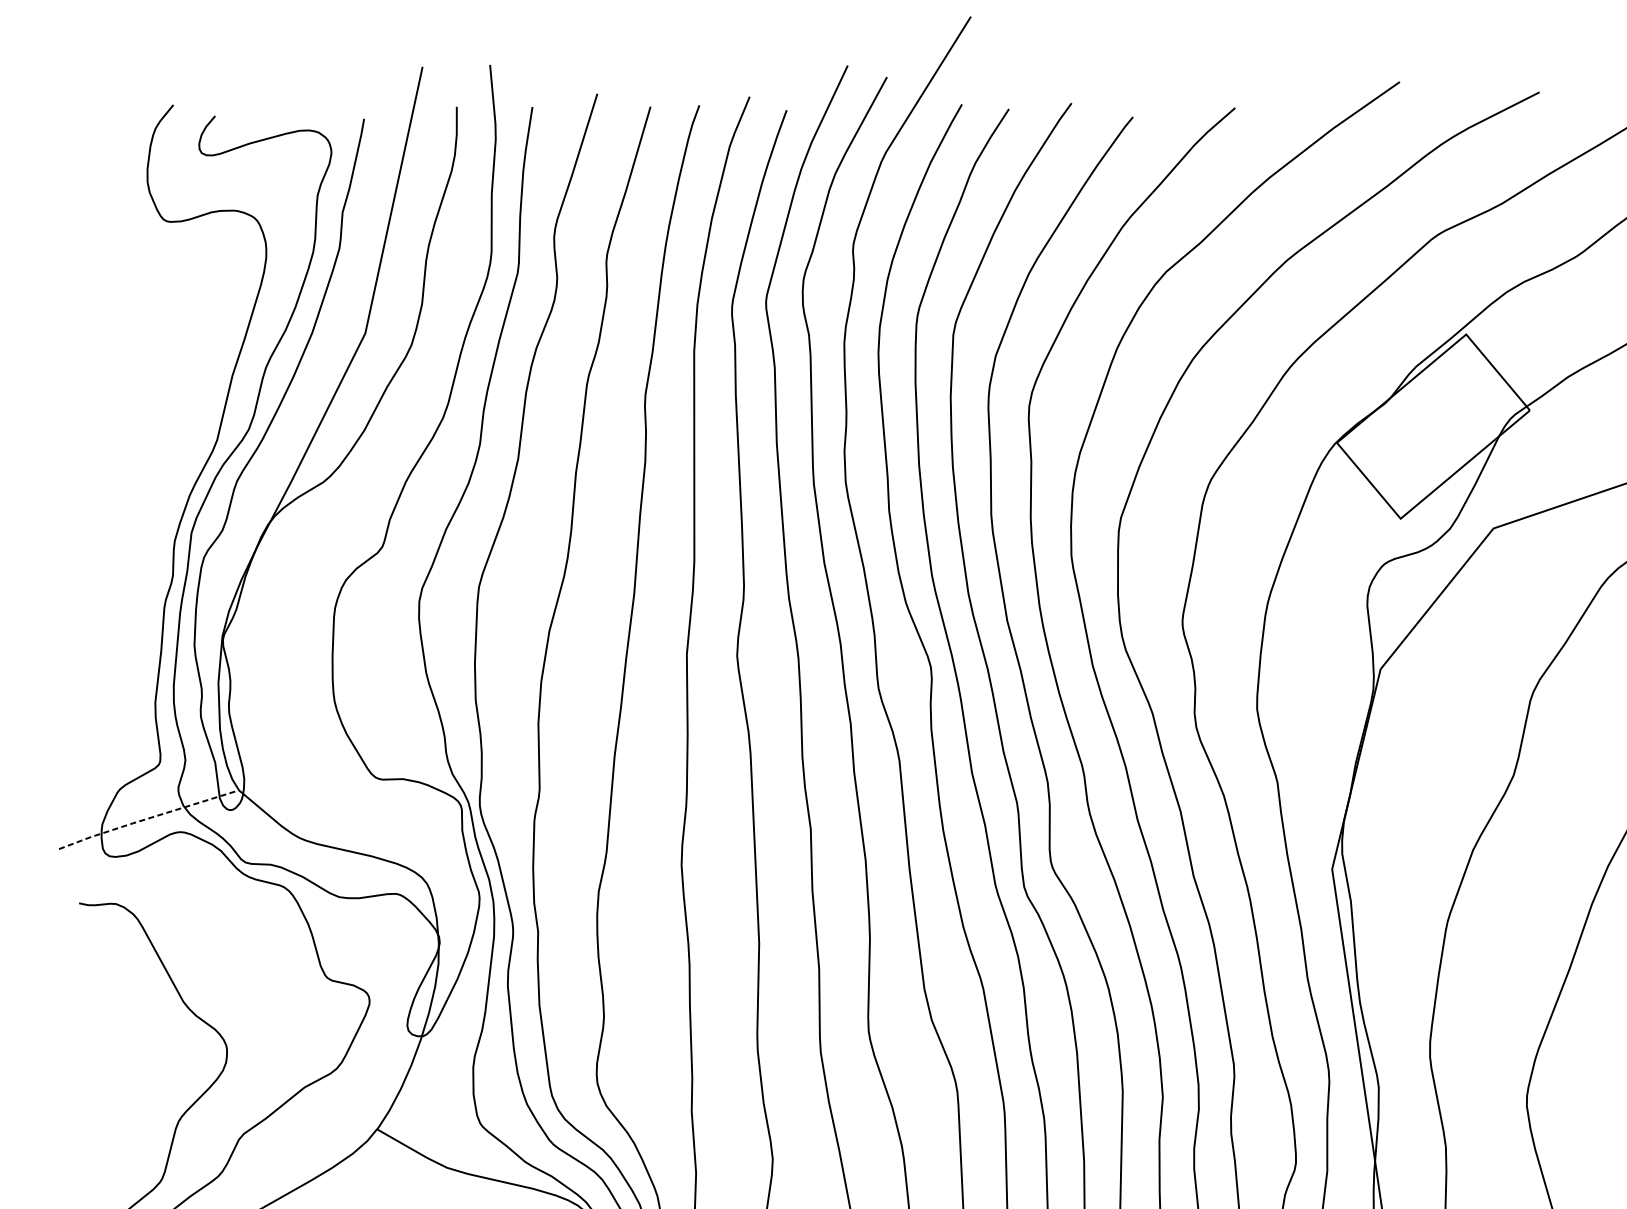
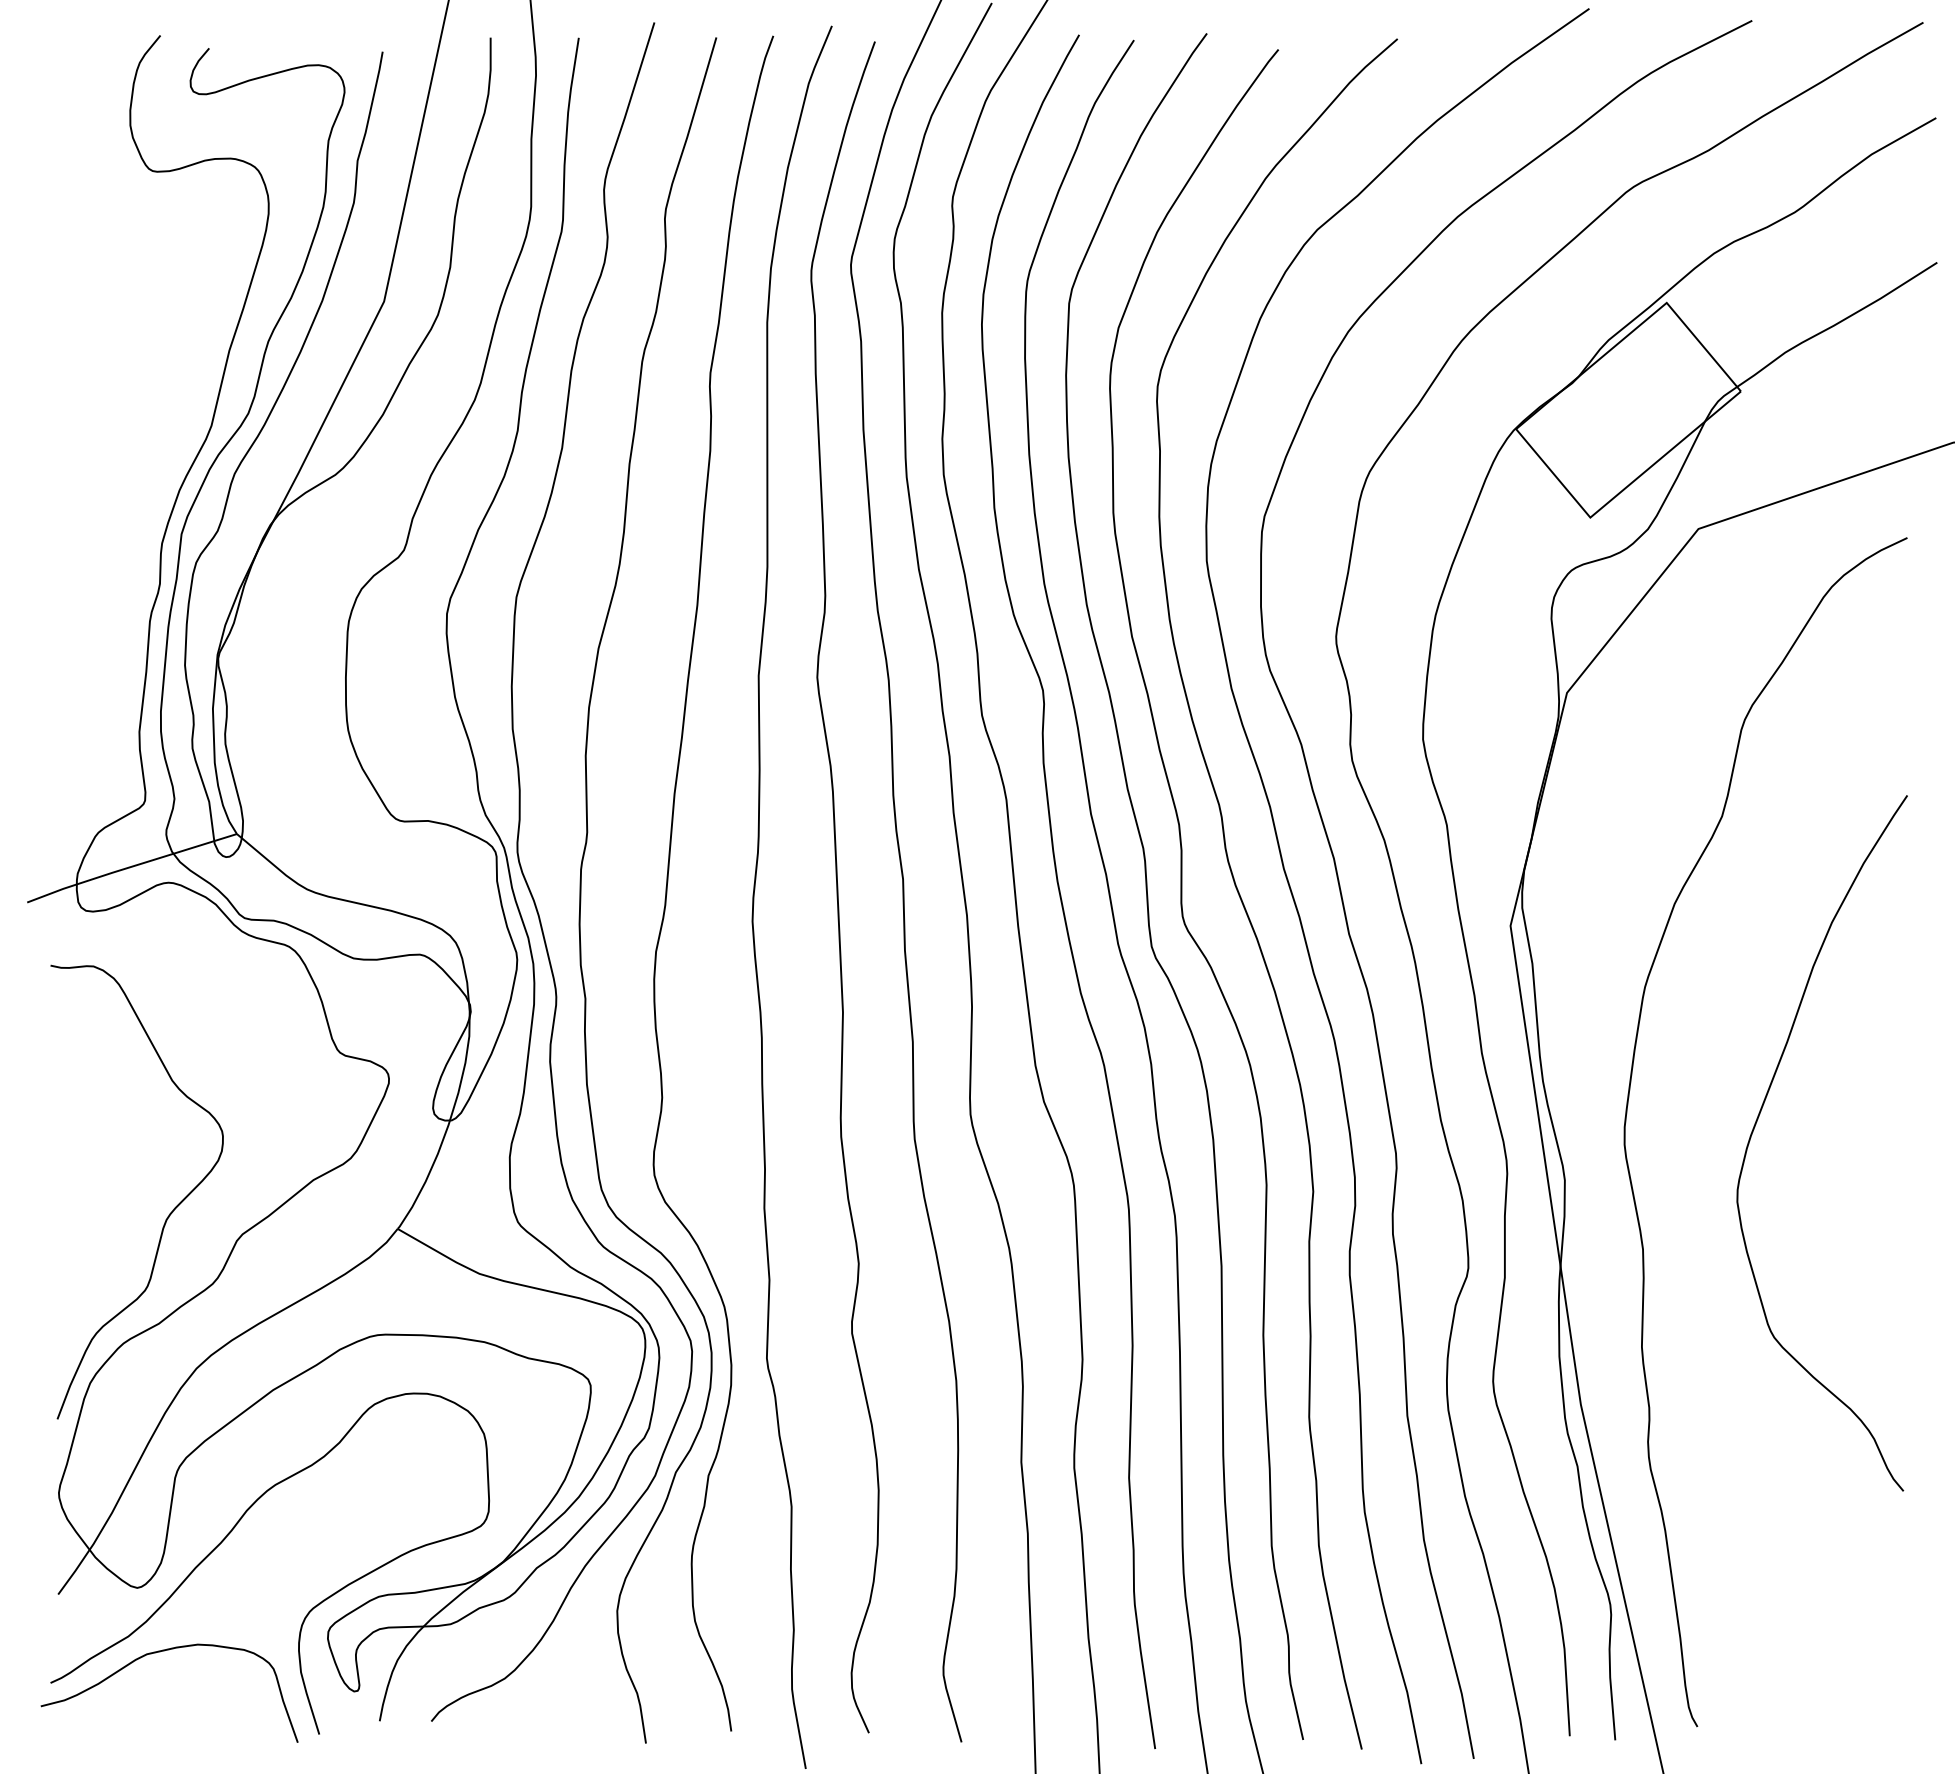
line: (147, 819) -> (130, 867), dashed -> solid

